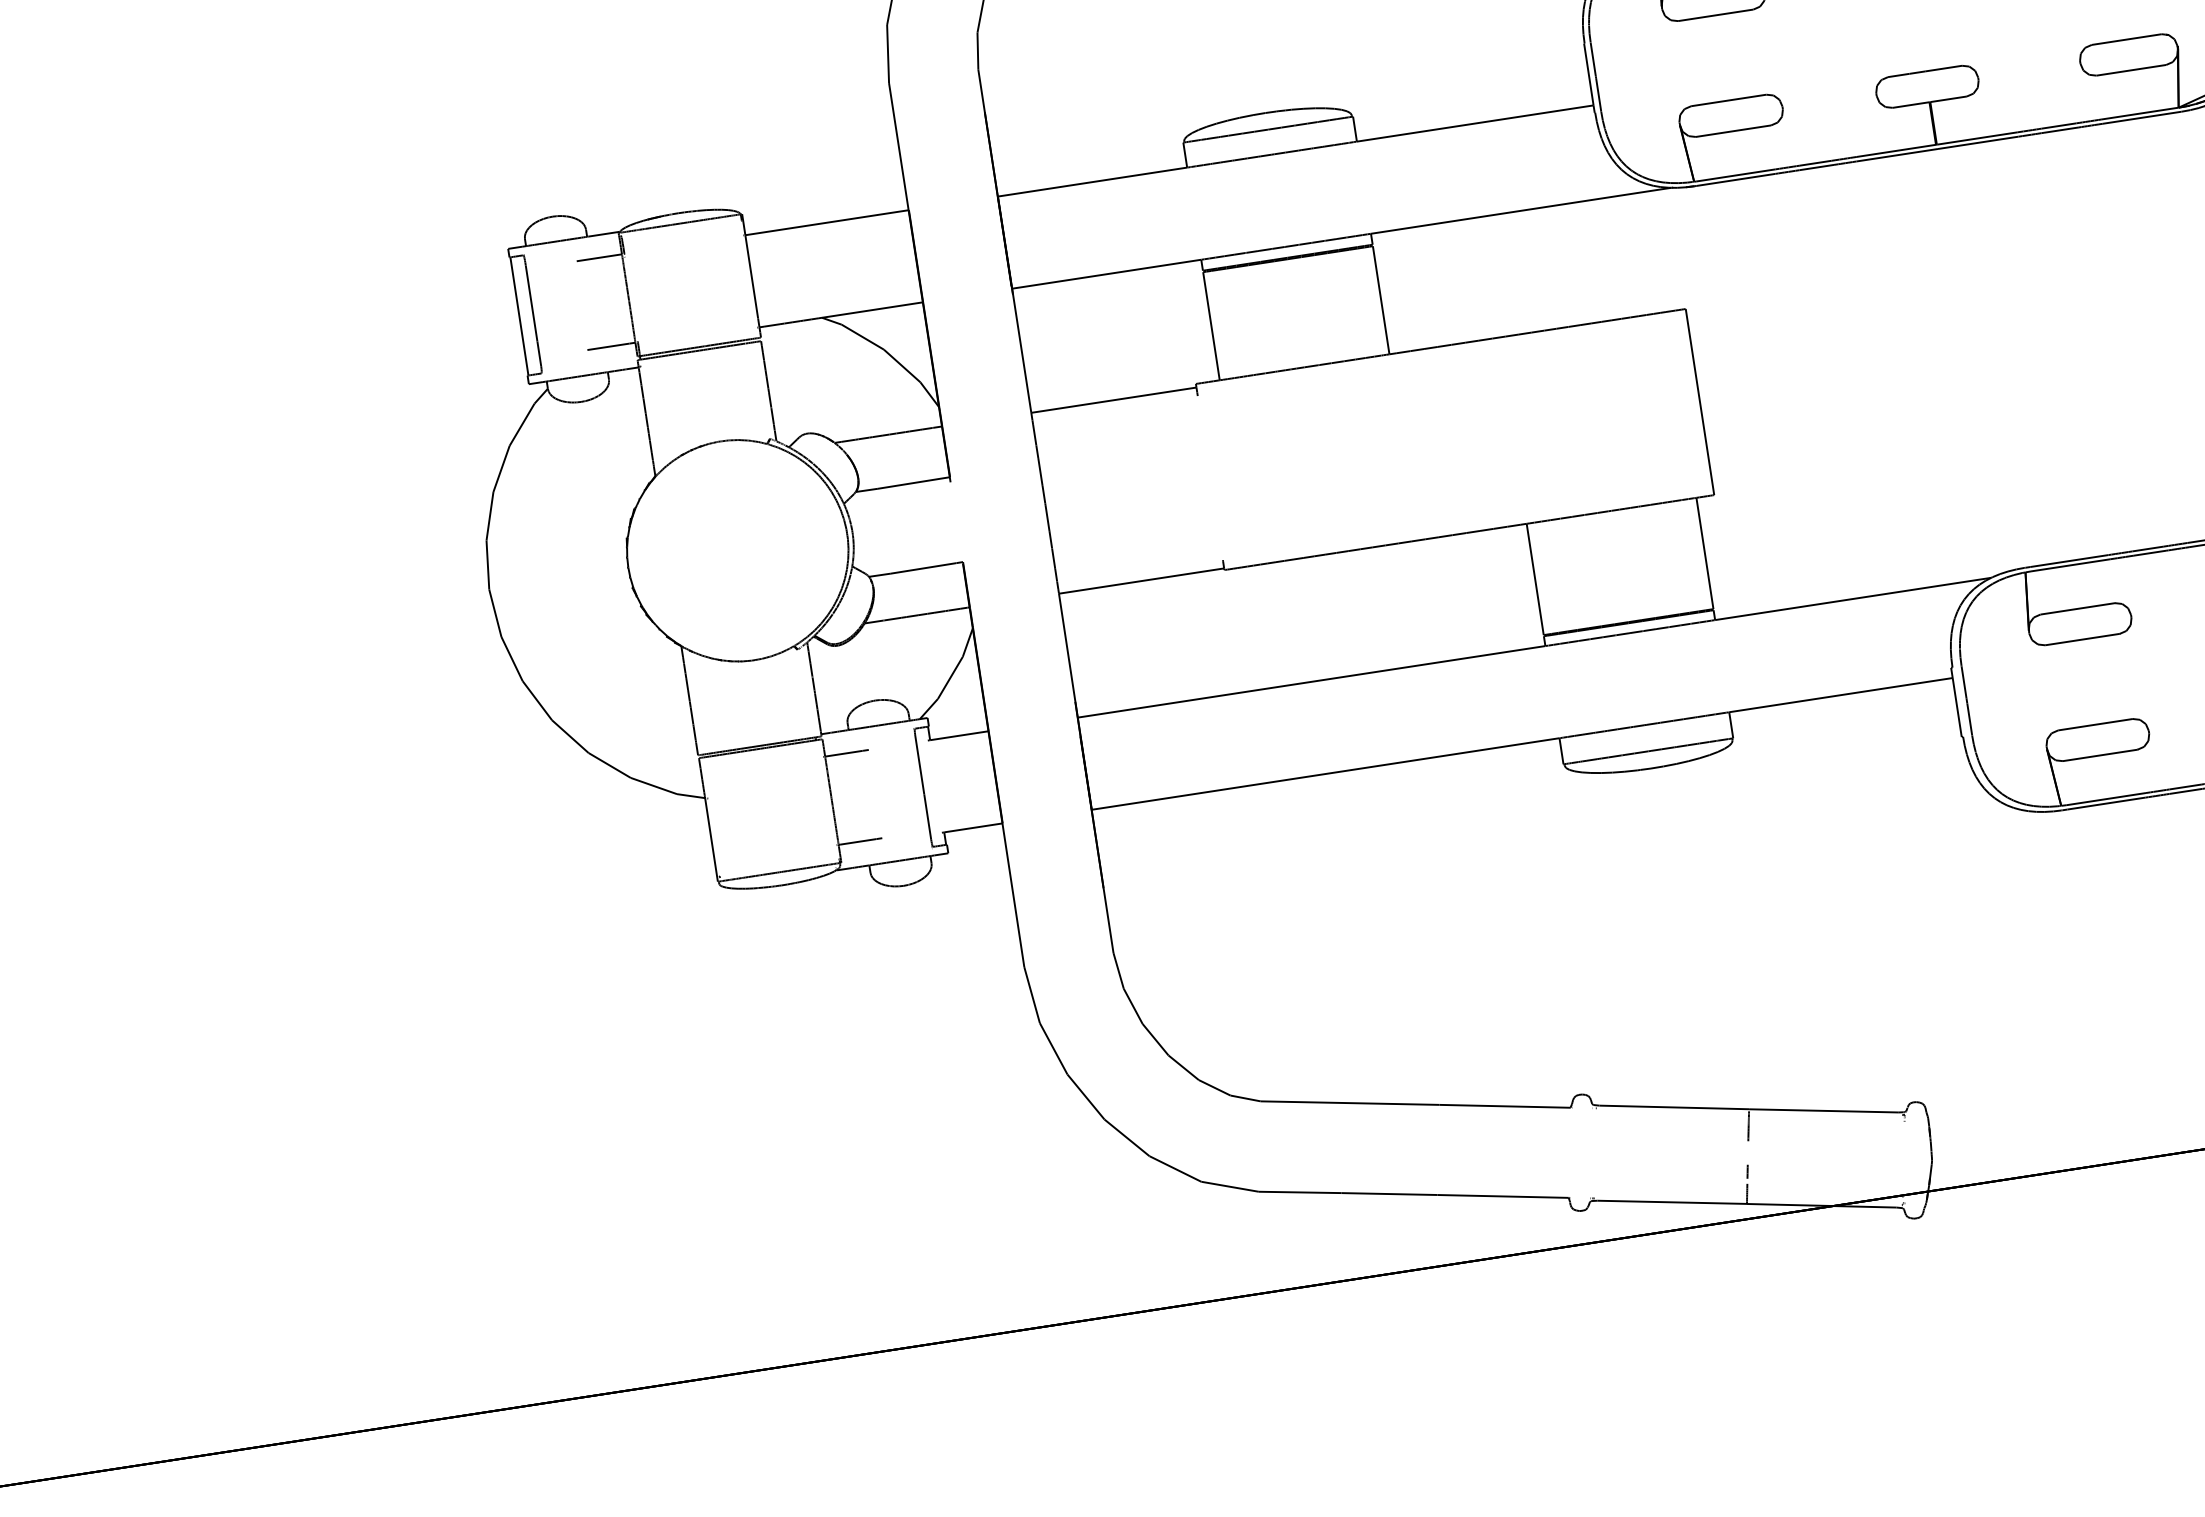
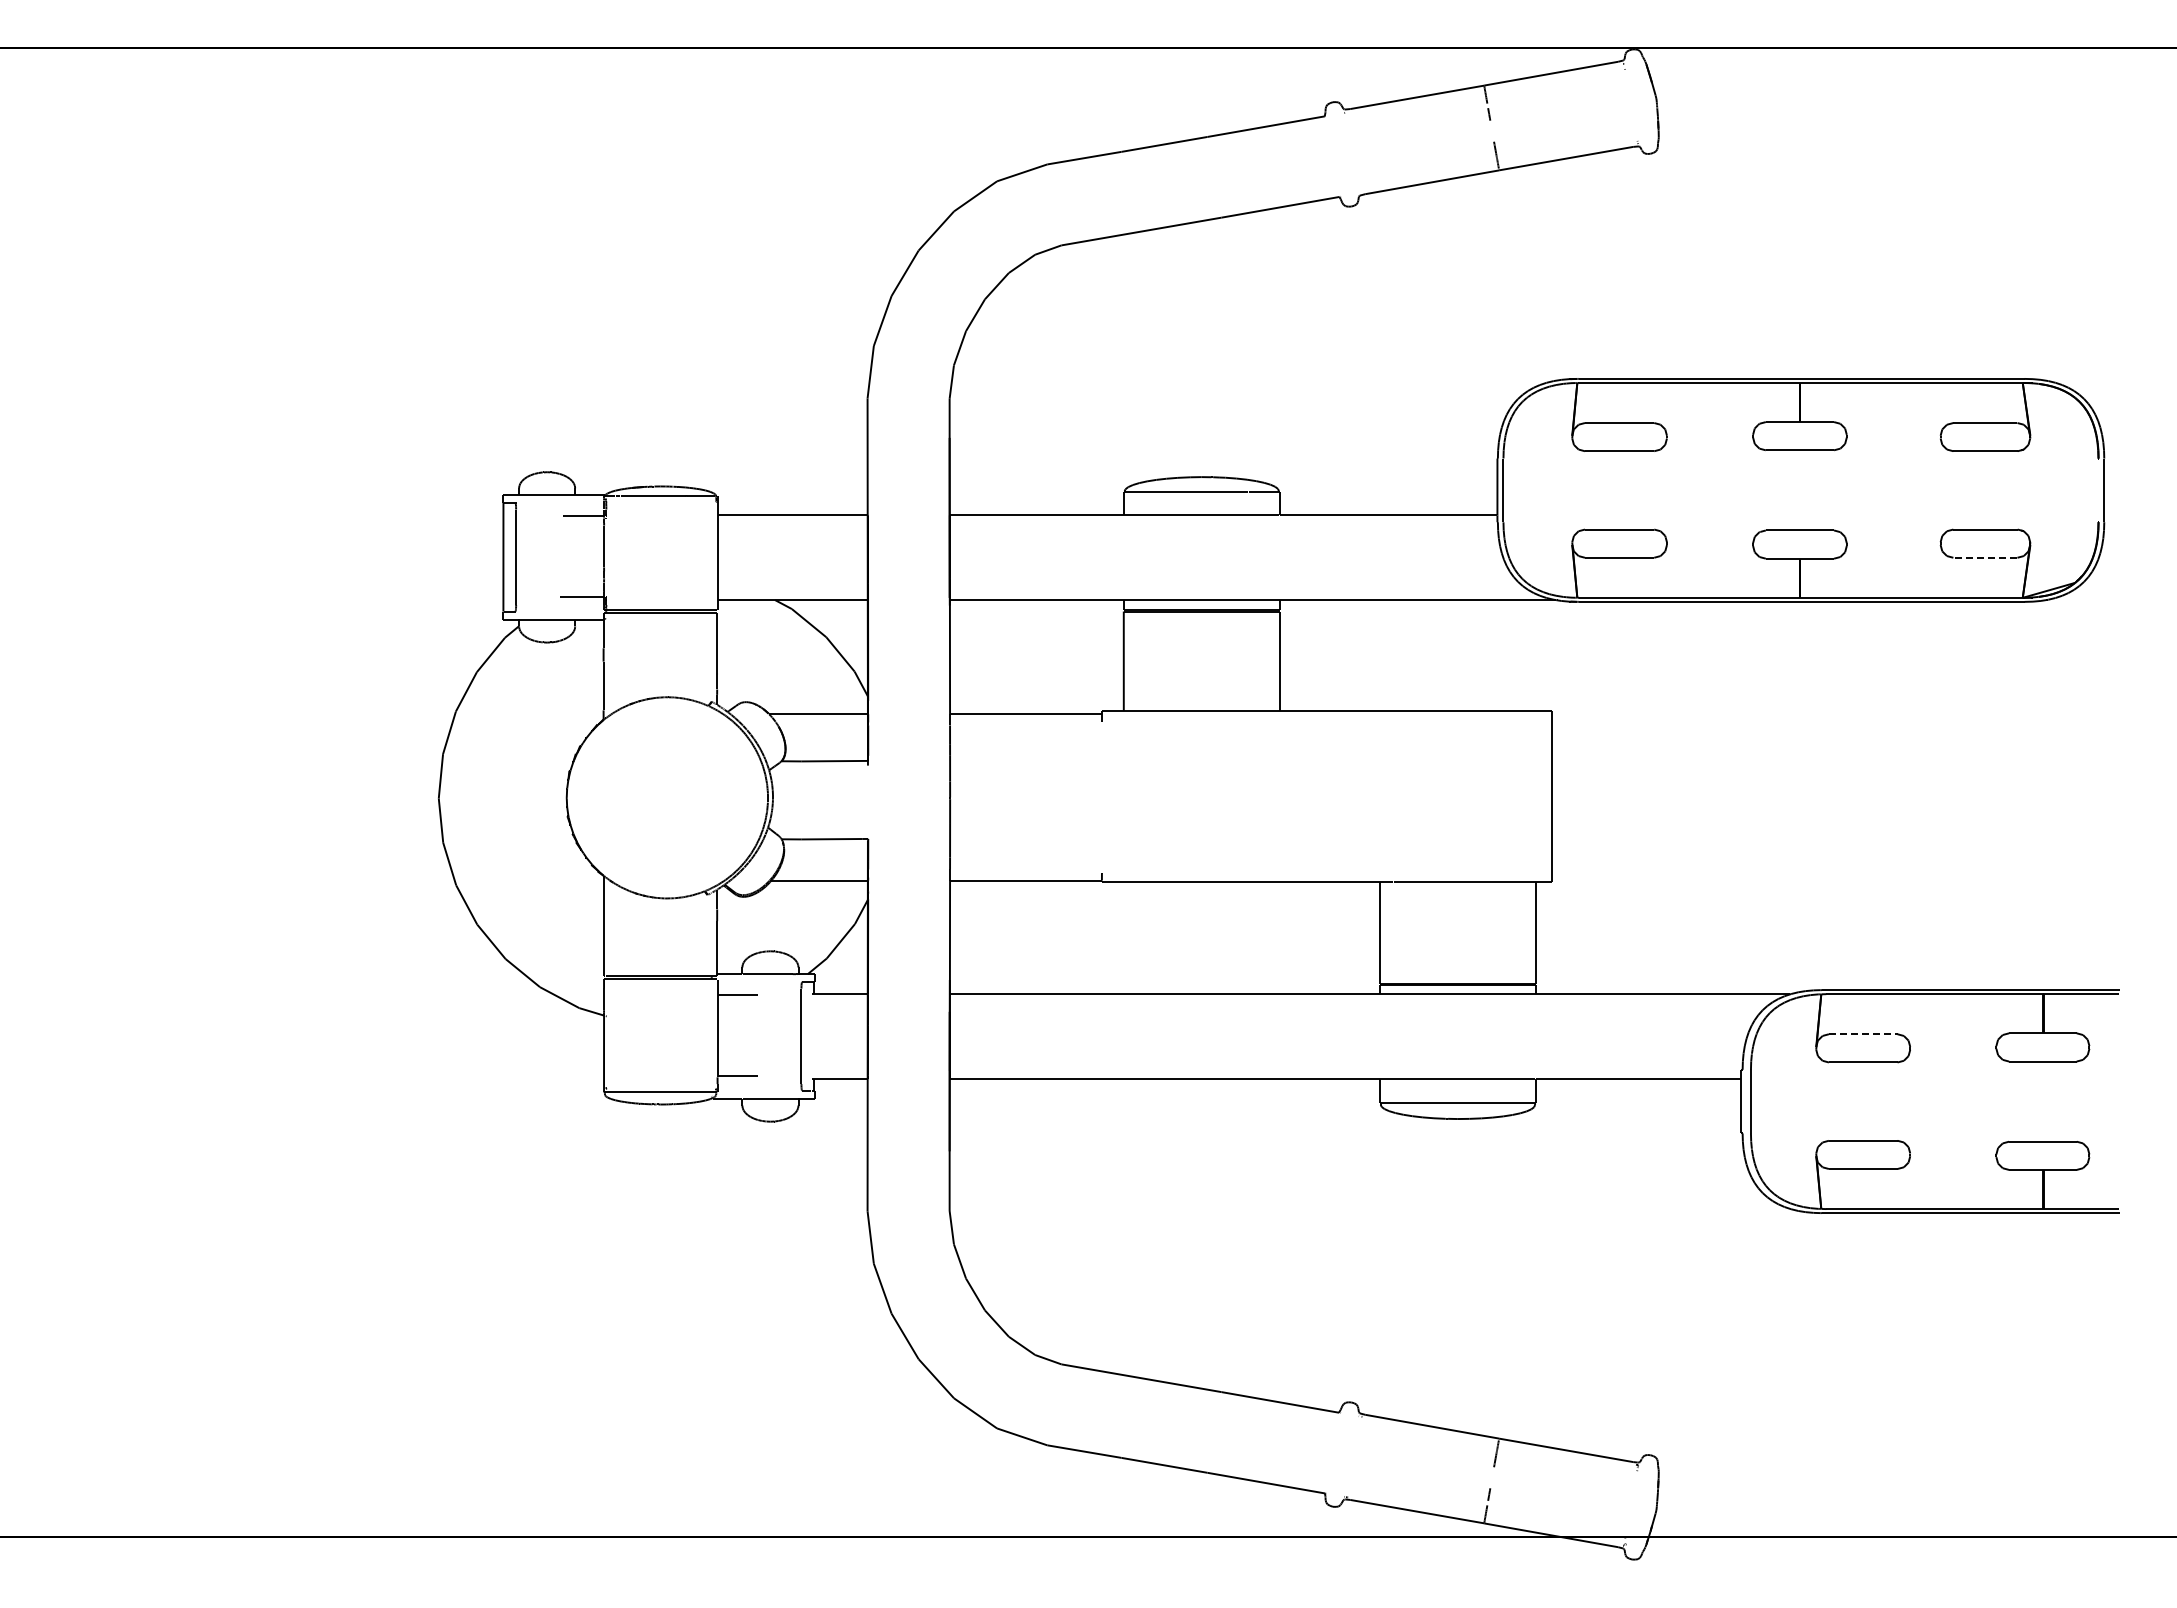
line: (2130, 70) -> (1984, 557), solid -> dashed
line: (2078, 609) -> (1863, 1034), solid -> dashed

